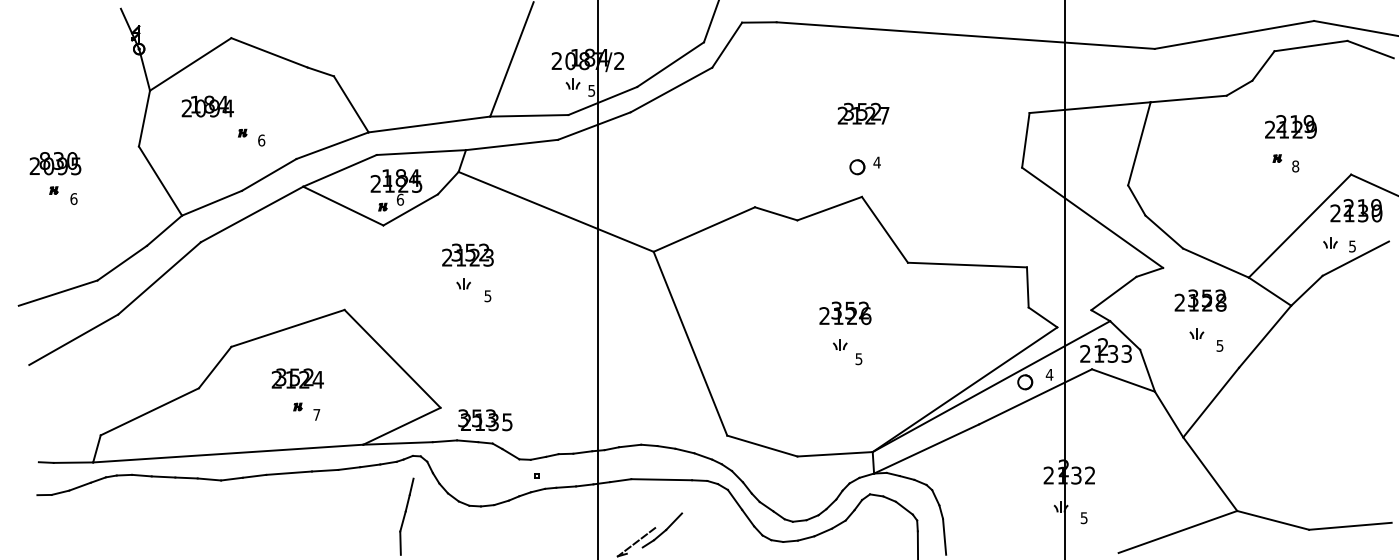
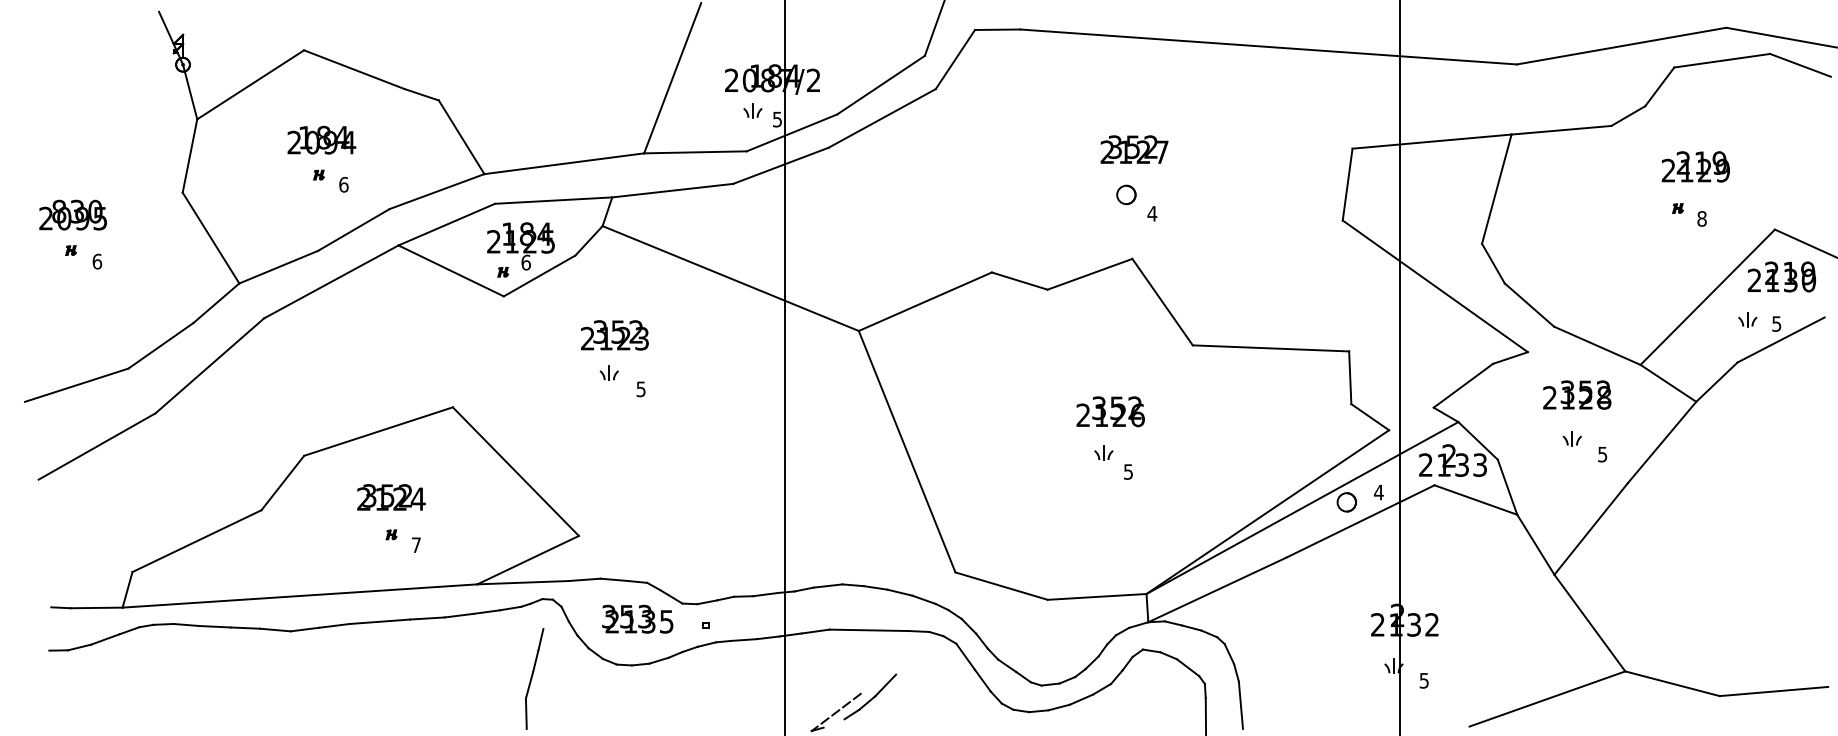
text: (207, 106) -> (321, 140), moved
part: (857, 167) -> (1126, 195), moved
text: (485, 420) -> (637, 619), moved

